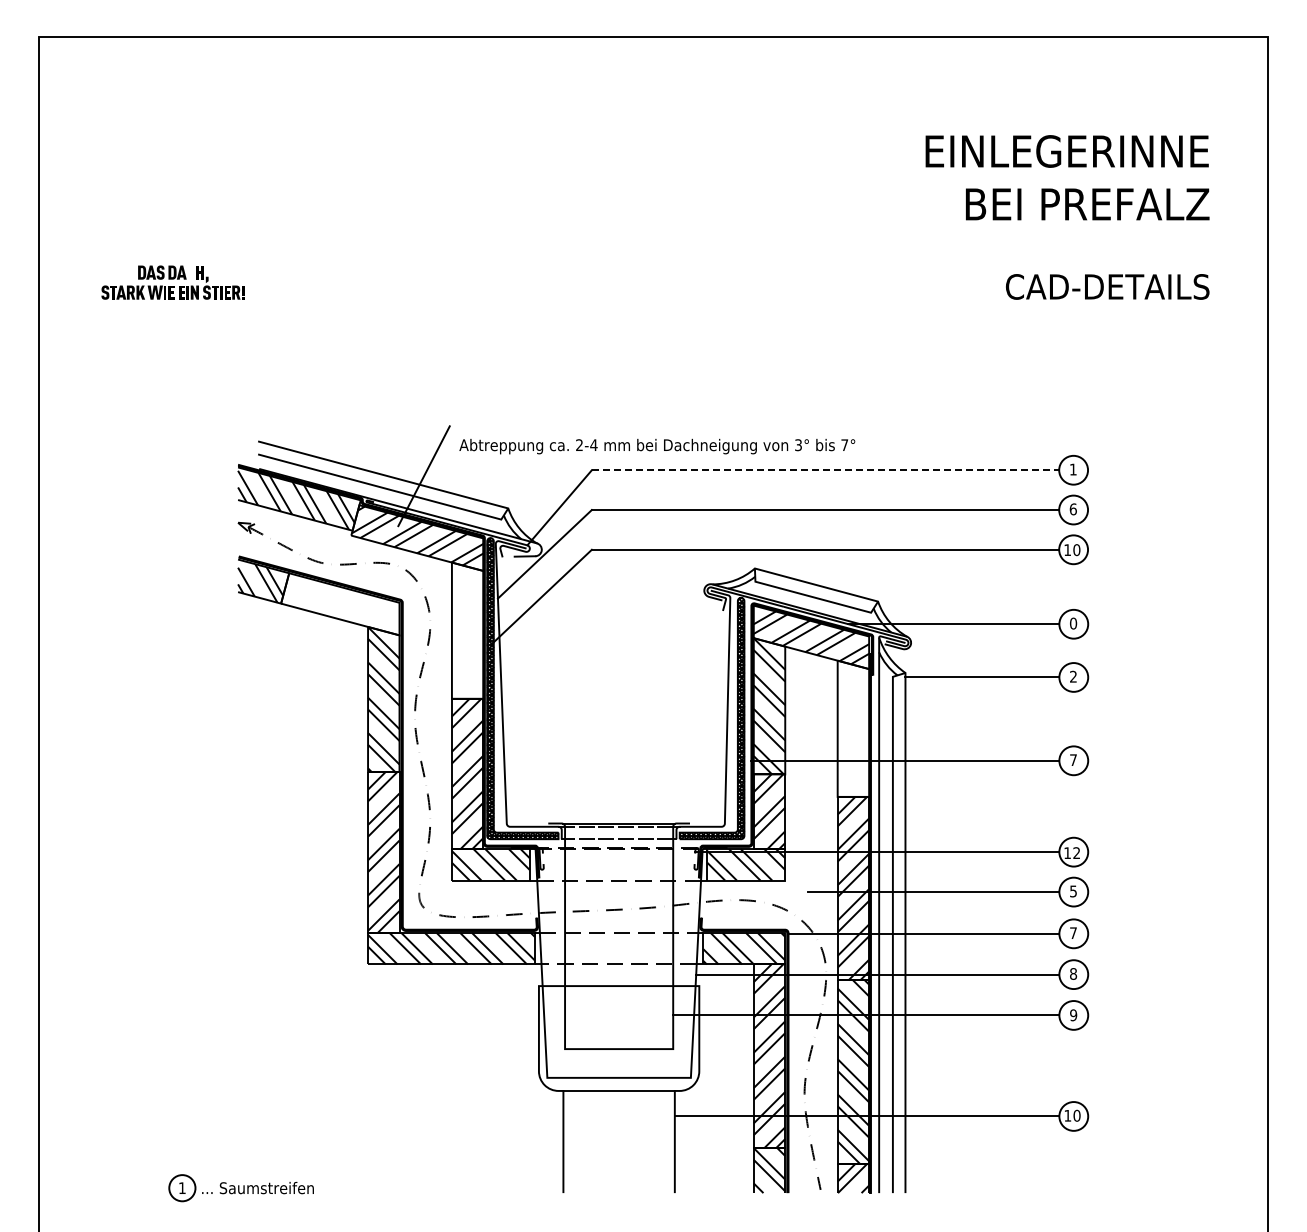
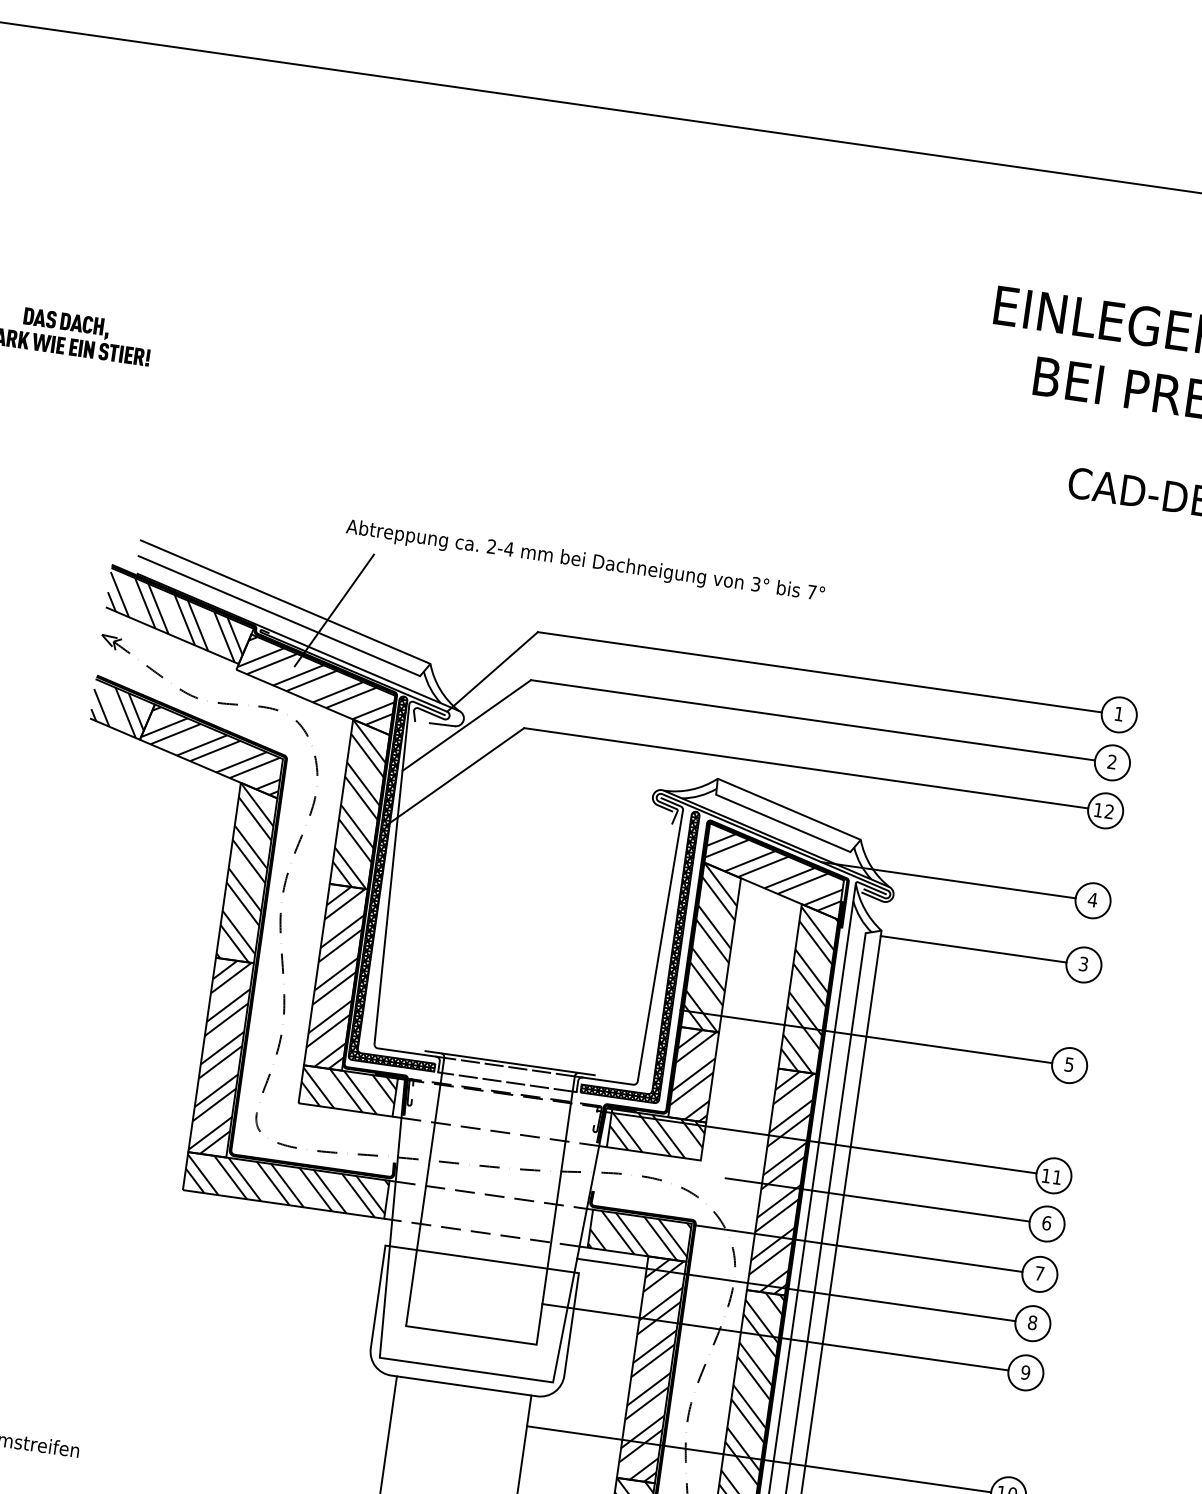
fill: (190, 272) -> (87, 324), added
text: (657, 446) -> (585, 561), moved
line: (825, 470) -> (819, 672), dashed -> solid
text: (1072, 509) -> (1111, 762), 6 -> 2
text: (1076, 550) -> (1108, 812), 10 -> 12
hatch: (340, 603) -> (211, 749), added
text: (1073, 623) -> (1092, 899), 0 -> 4
hatch: (467, 630) -> (360, 804), added
text: (1073, 676) -> (1083, 963), 2 -> 3
hatch: (853, 729) -> (809, 989), added
text: (1073, 760) -> (1069, 1065), 7 -> 5
text: (1076, 852) -> (1057, 1176), 12 -> 11
text: (1073, 891) -> (1046, 1223), 5 -> 6

